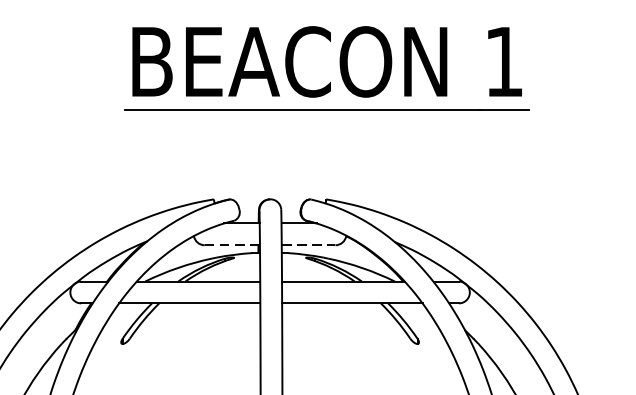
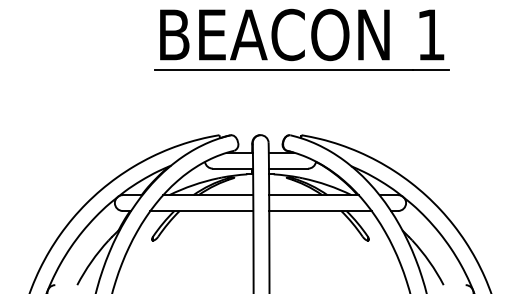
line: (233, 245) -> (233, 168), dashed -> solid
line: (309, 245) -> (289, 168), dashed -> solid

